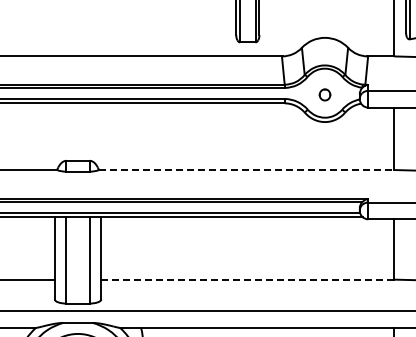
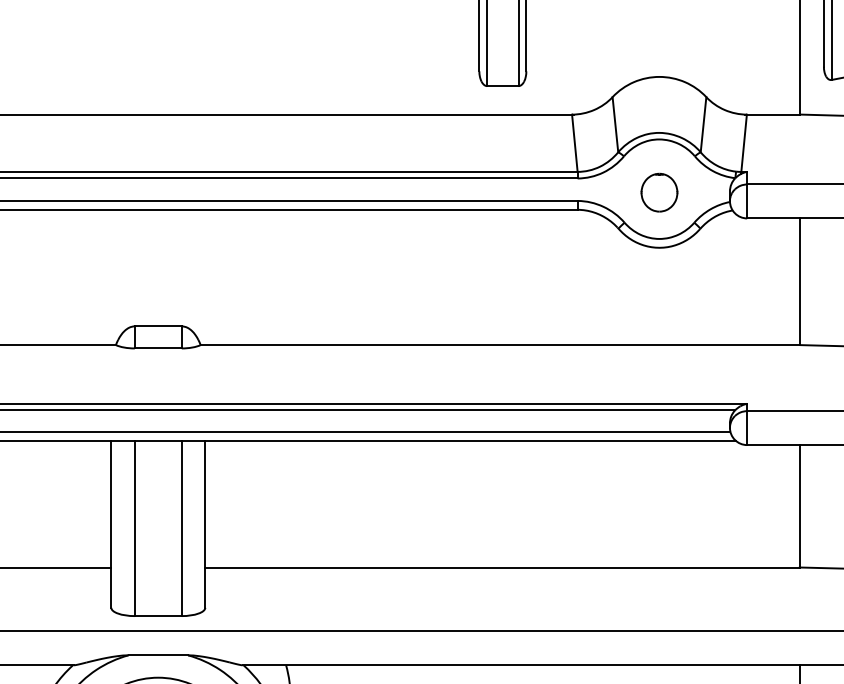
part: (324, 94) -> (658, 191), size x1.67
line: (246, 170) -> (500, 346), dashed -> solid
line: (248, 279) -> (504, 567), dashed -> solid

